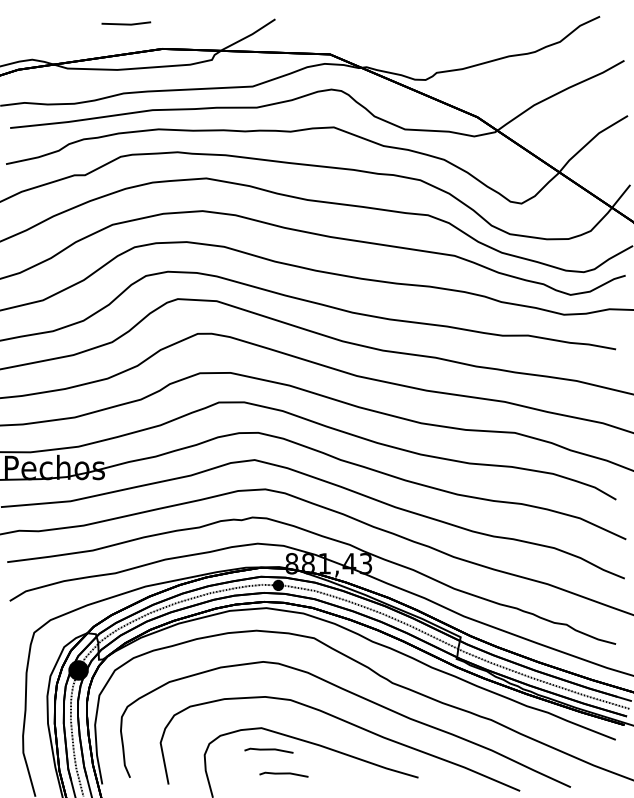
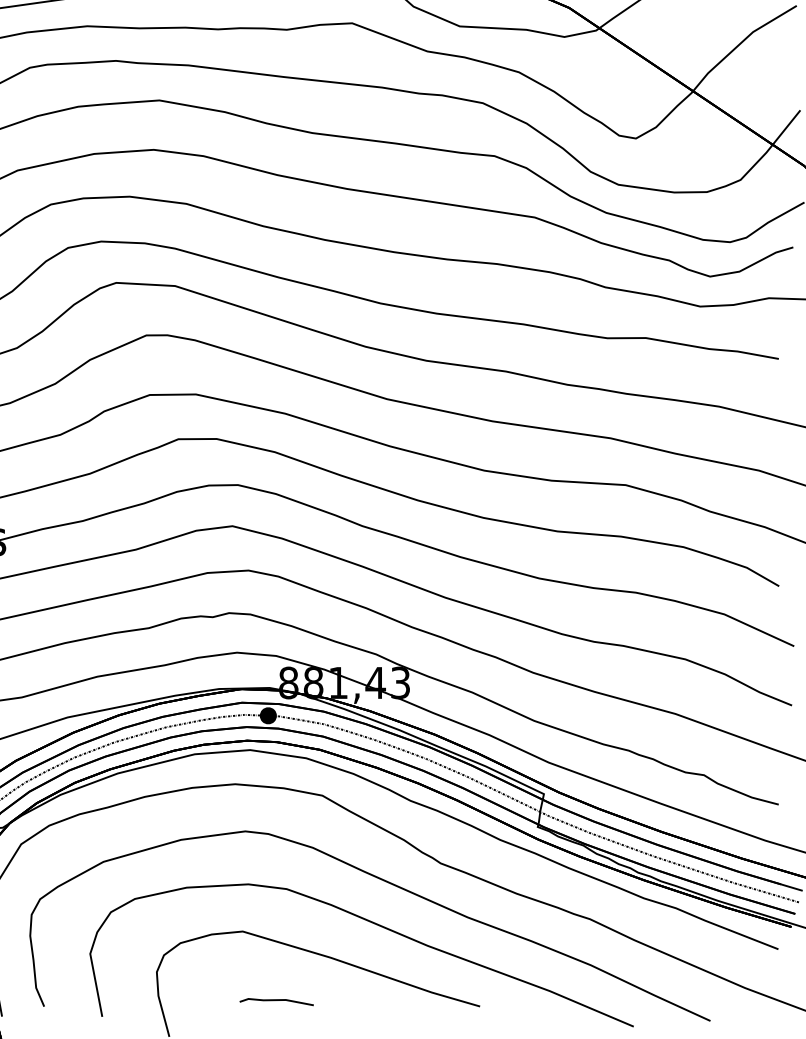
part: (268, 750) -> (253, 965), removed

